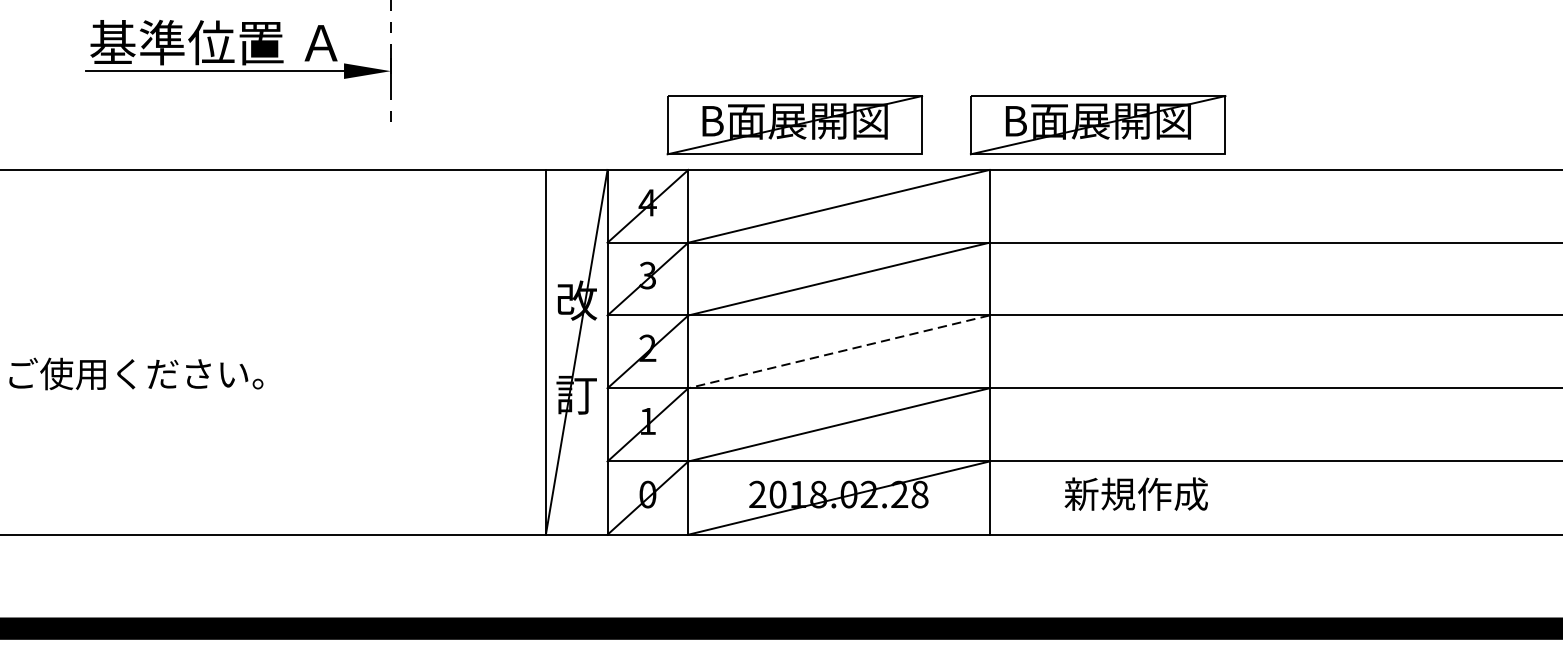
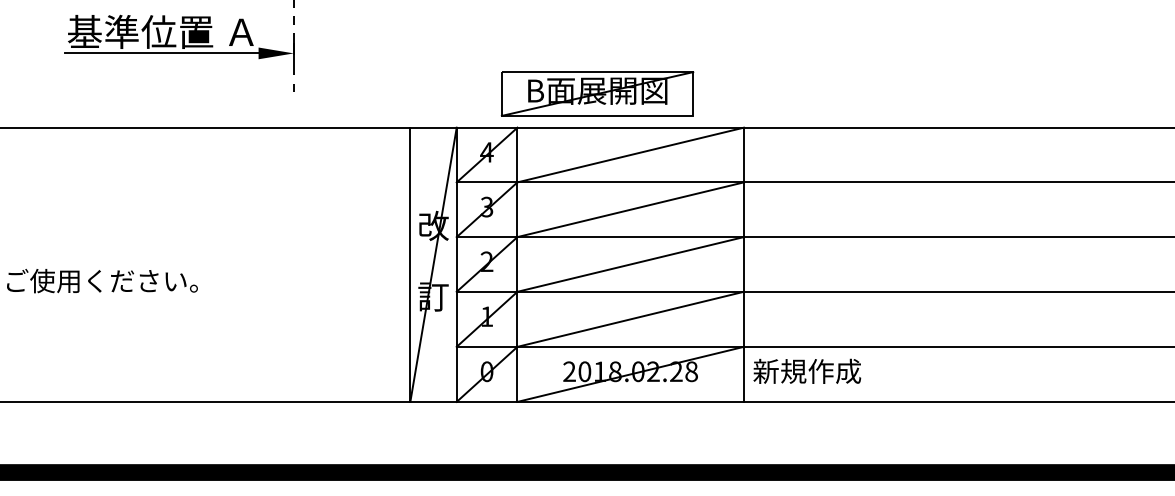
part: (1098, 124) -> (825, 93), removed
line: (838, 351) -> (630, 264), dashed -> solid
text: (1136, 492) -> (807, 370), moved

